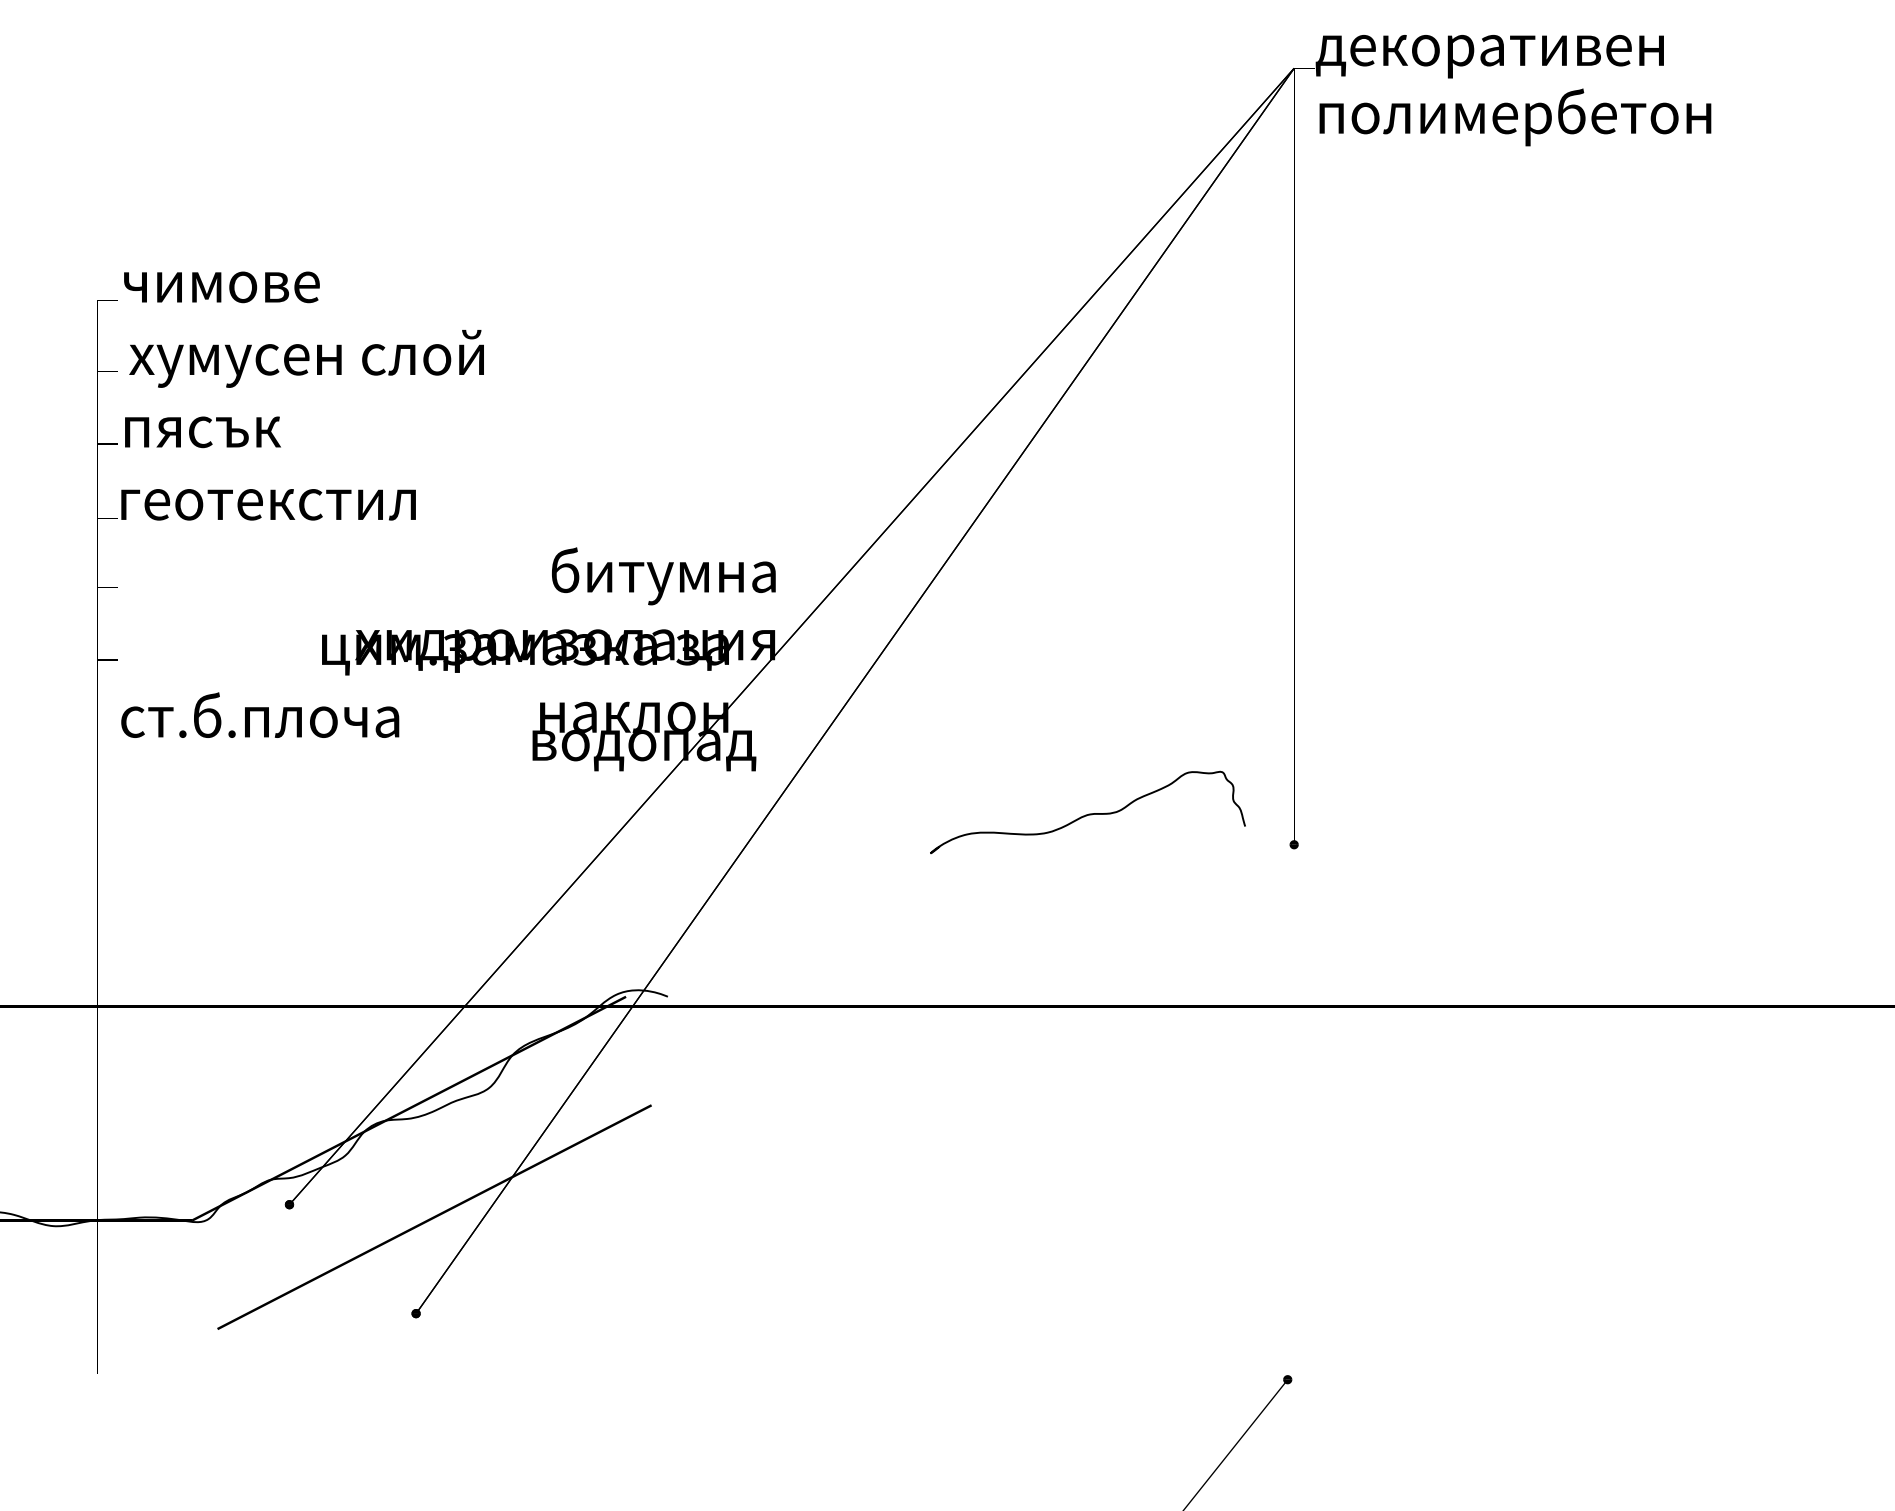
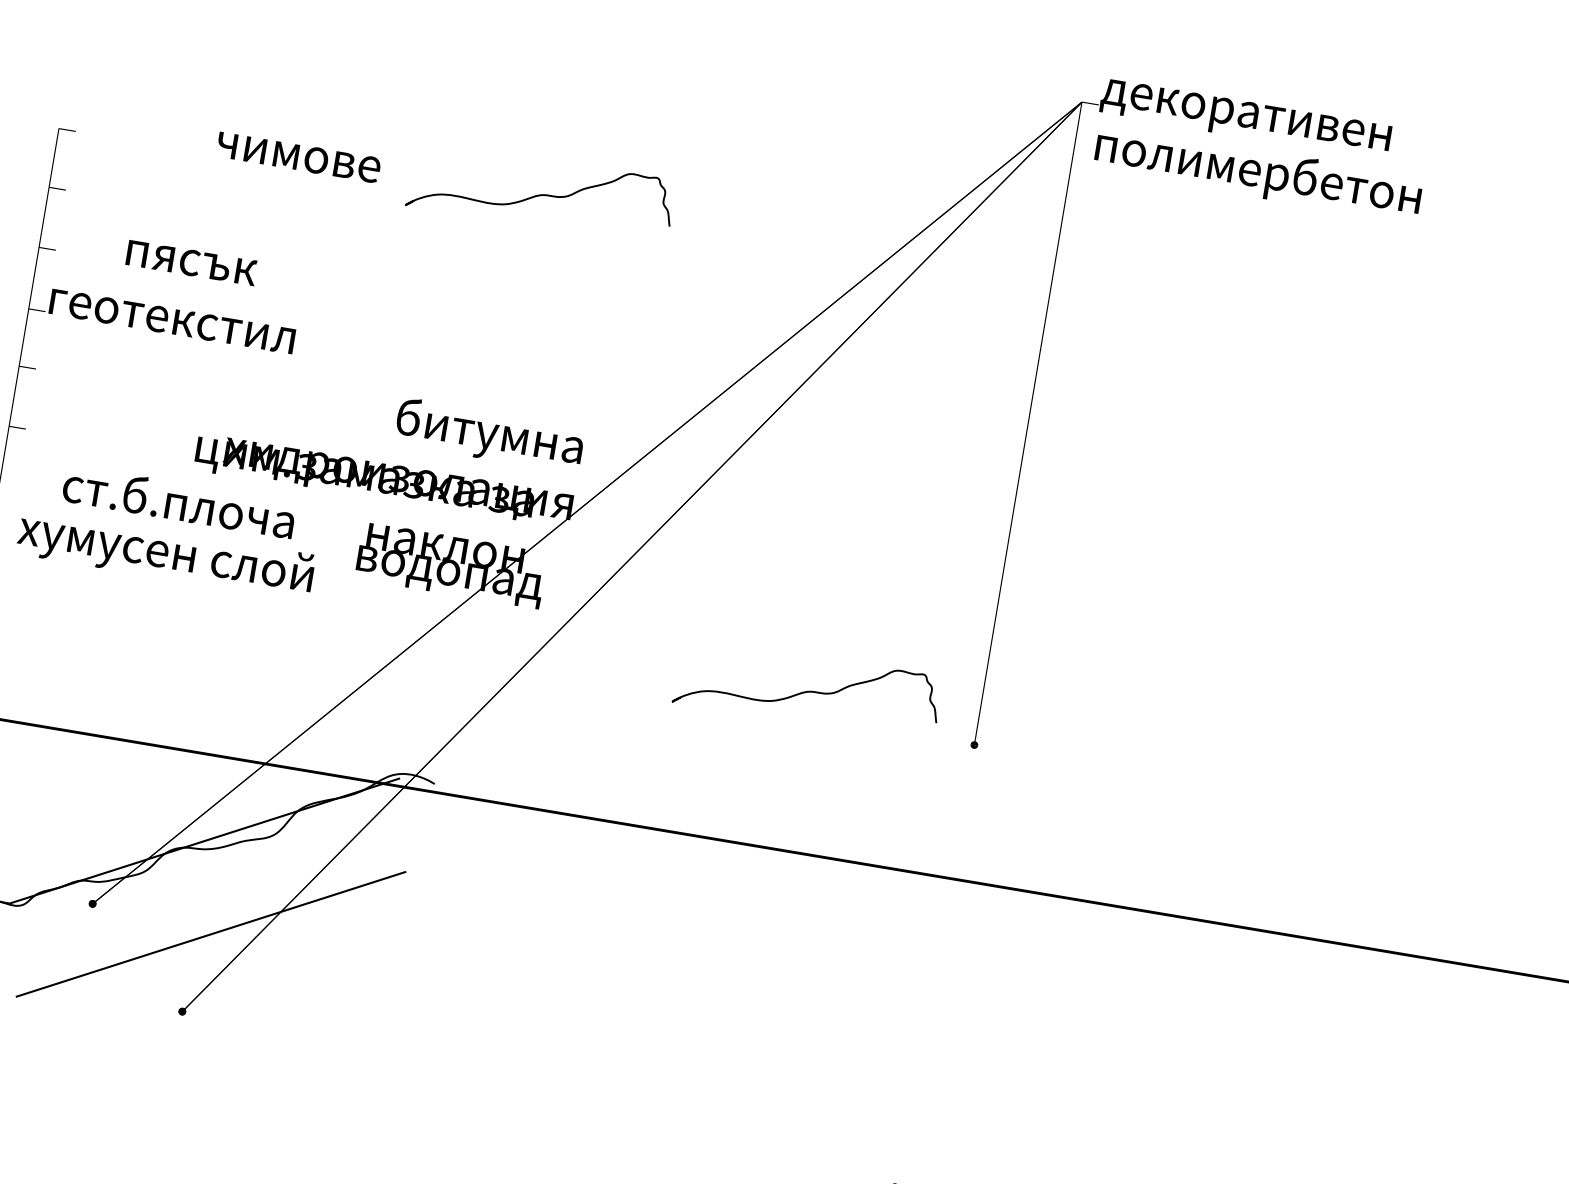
curve: (677, 282) -> (541, 194), added
text: (221, 287) -> (298, 157), moved
text: (306, 358) -> (165, 554), moved
text: (202, 432) -> (191, 263), moved
text: (260, 714) -> (179, 501), moved

